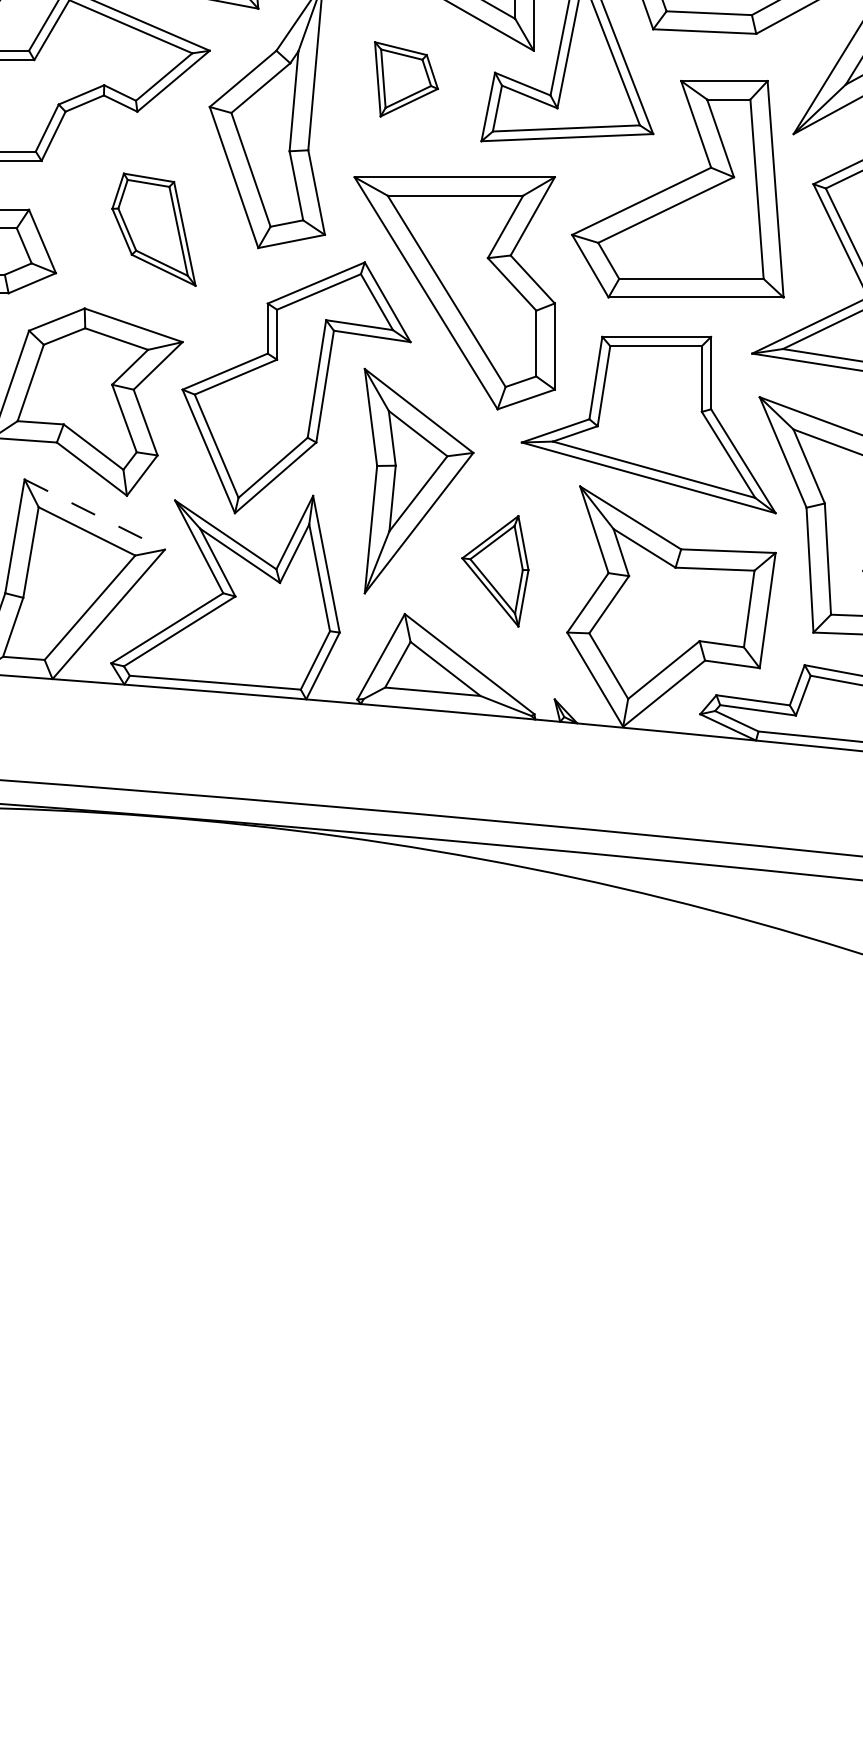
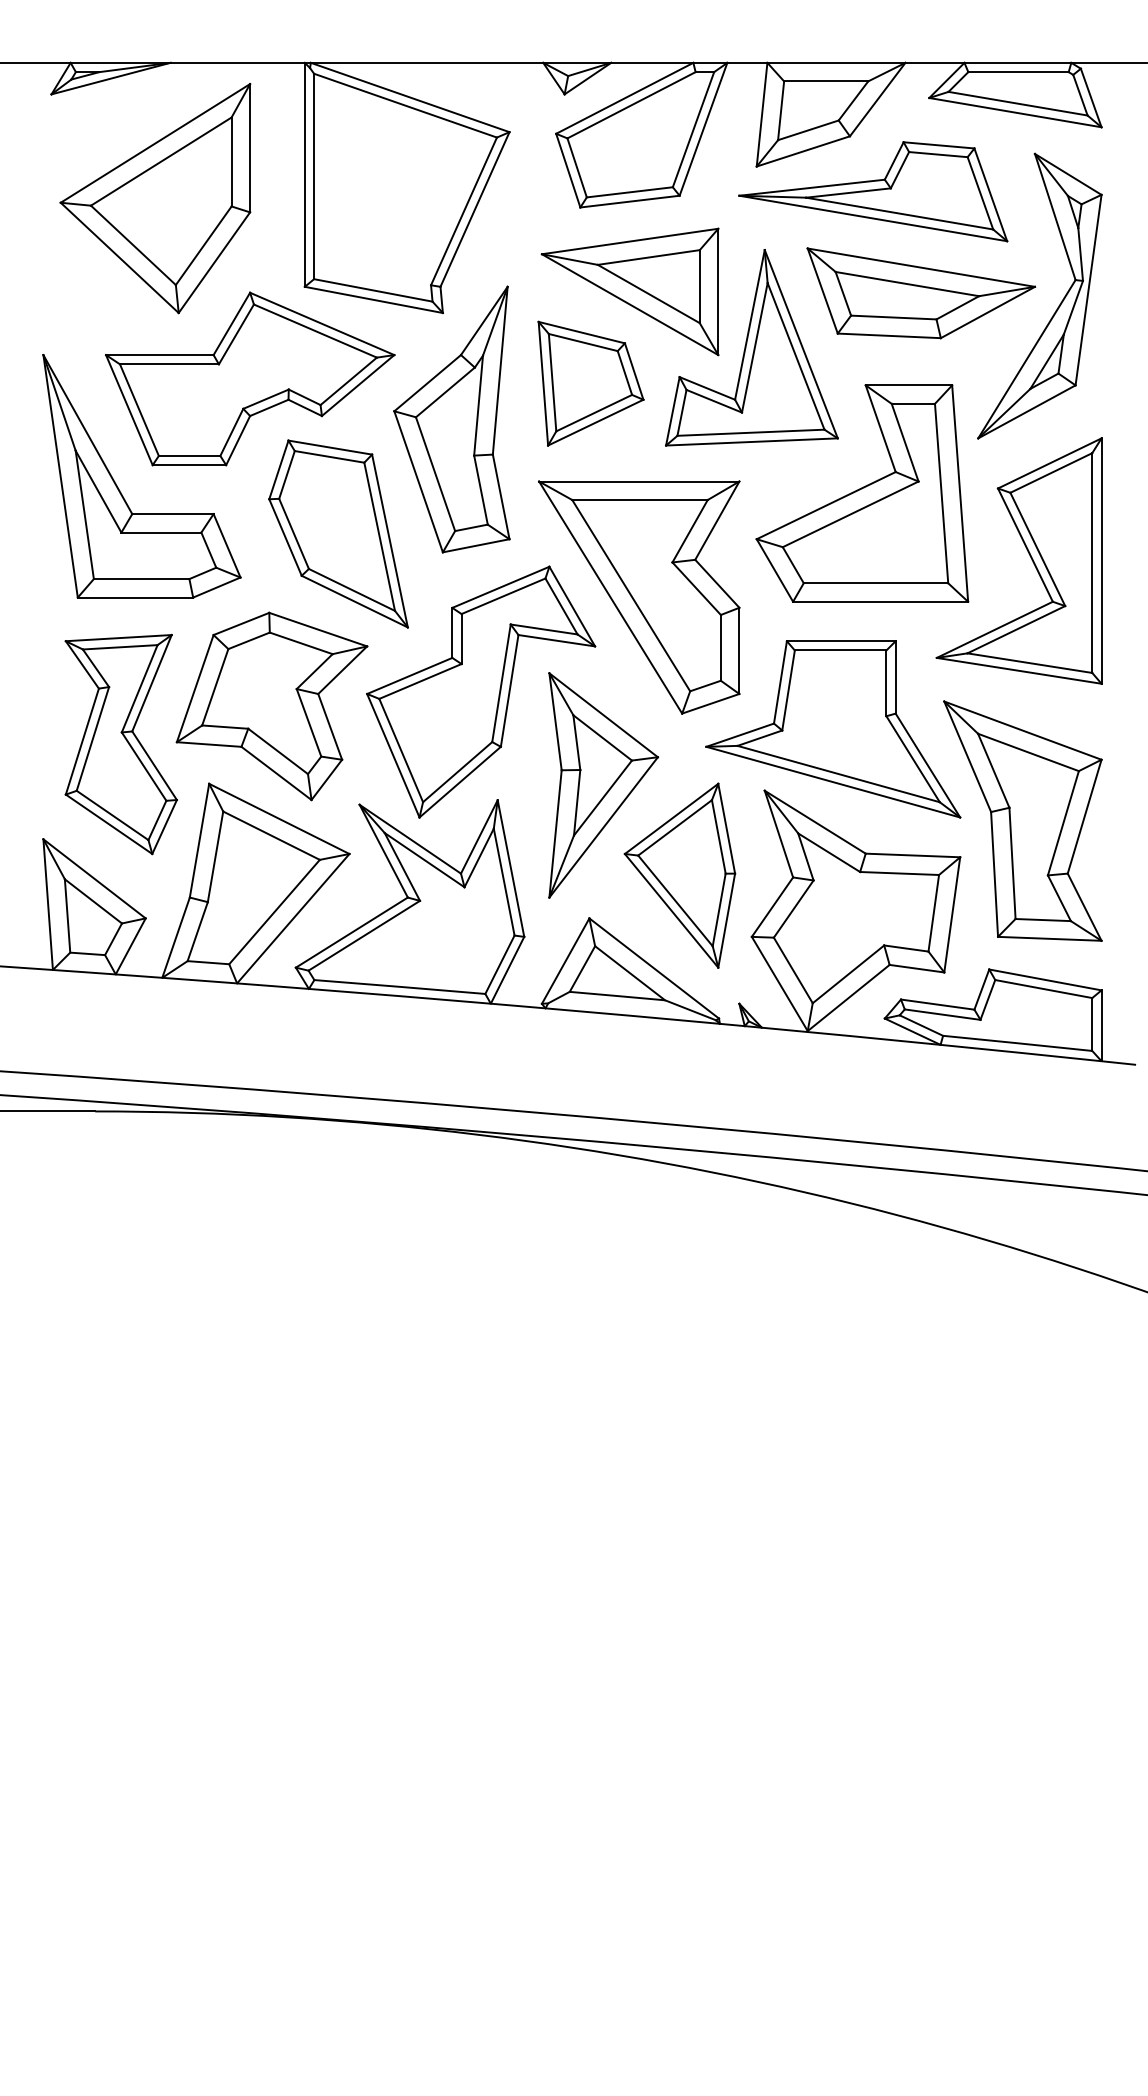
part: (405, 79) -> (590, 383), size x1.67
part: (153, 229) -> (338, 533), size x1.67
line: (94, 515) -> (279, 819), dashed -> solid
part: (494, 571) -> (679, 875), size x1.67

